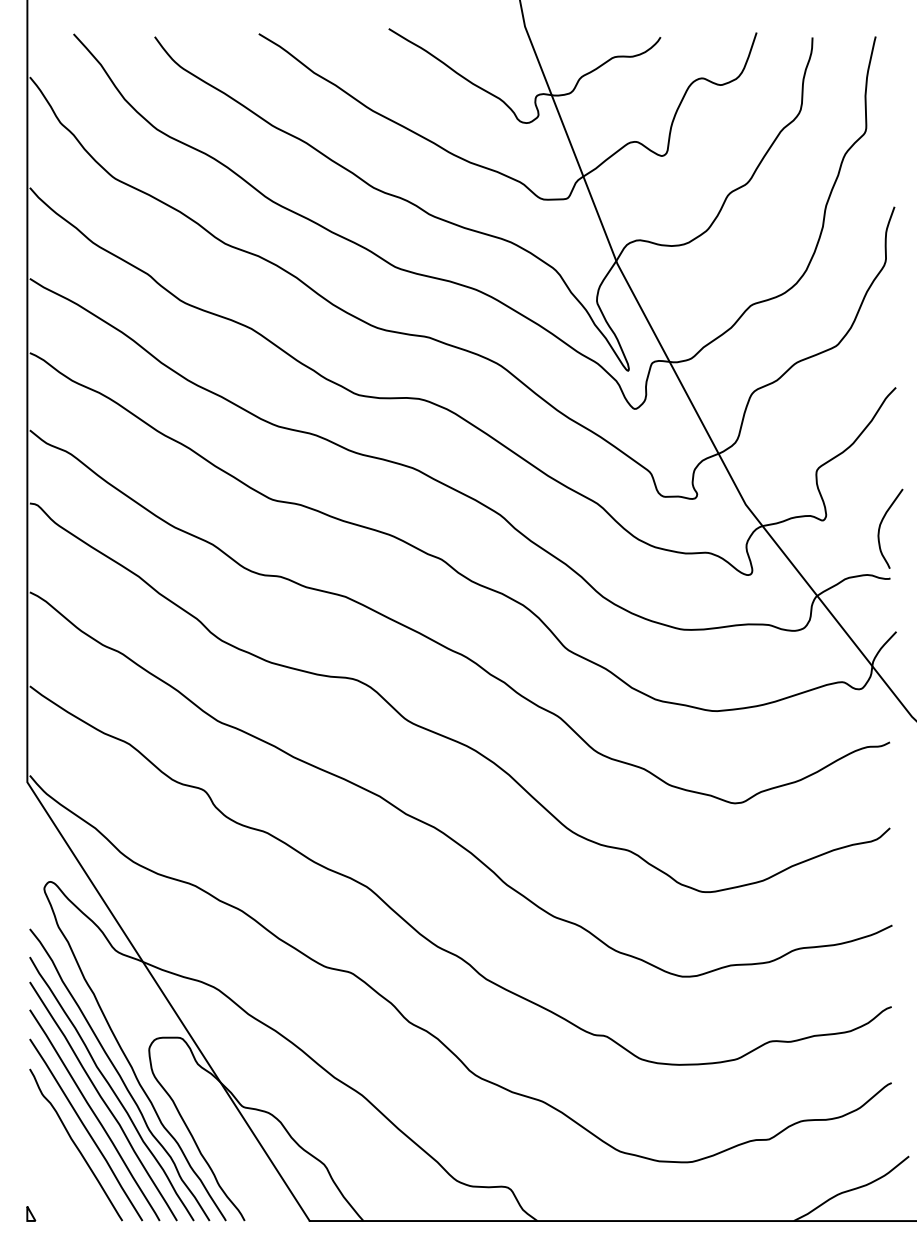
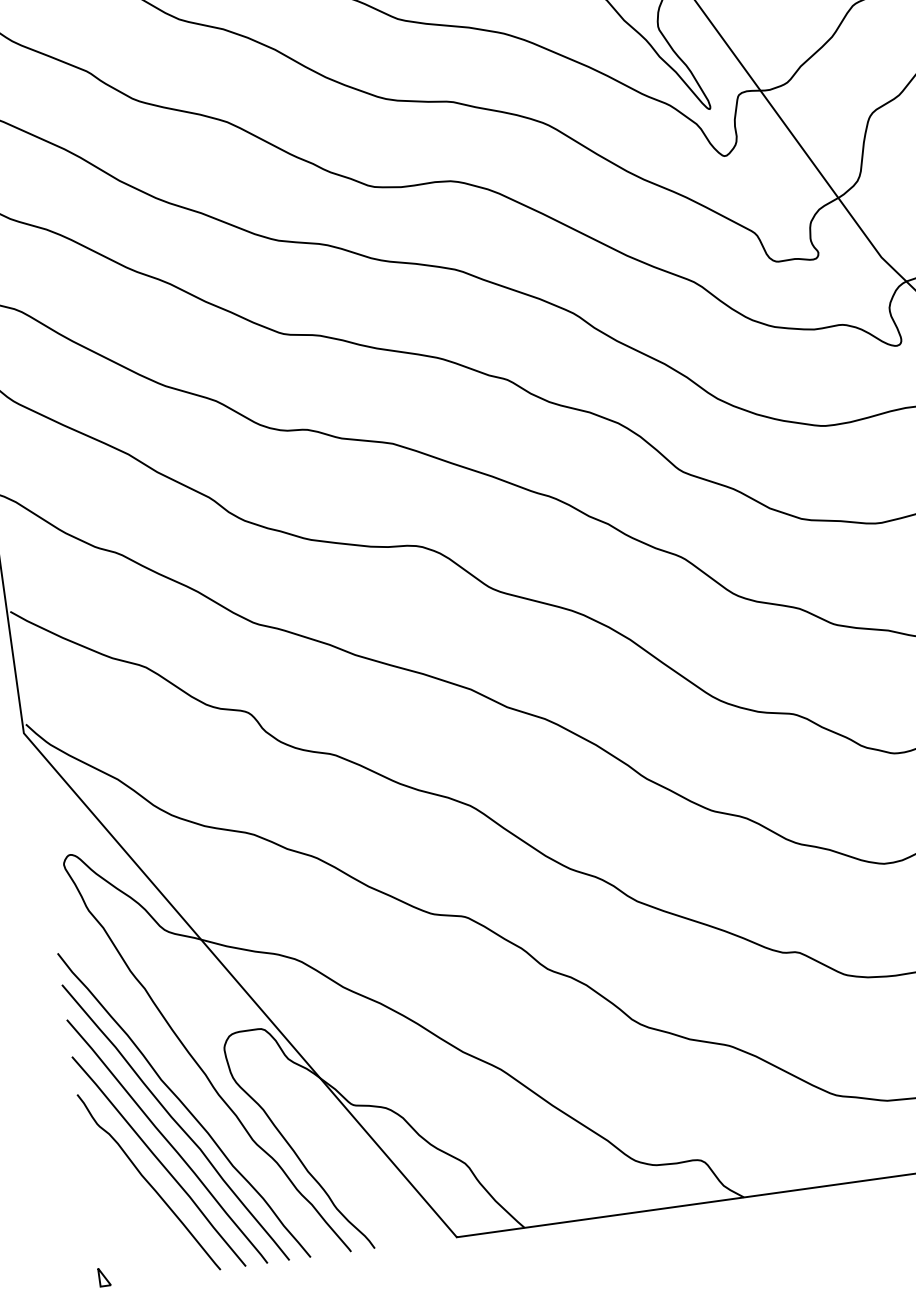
curve: (119, 1074) -> (191, 1085), removed

